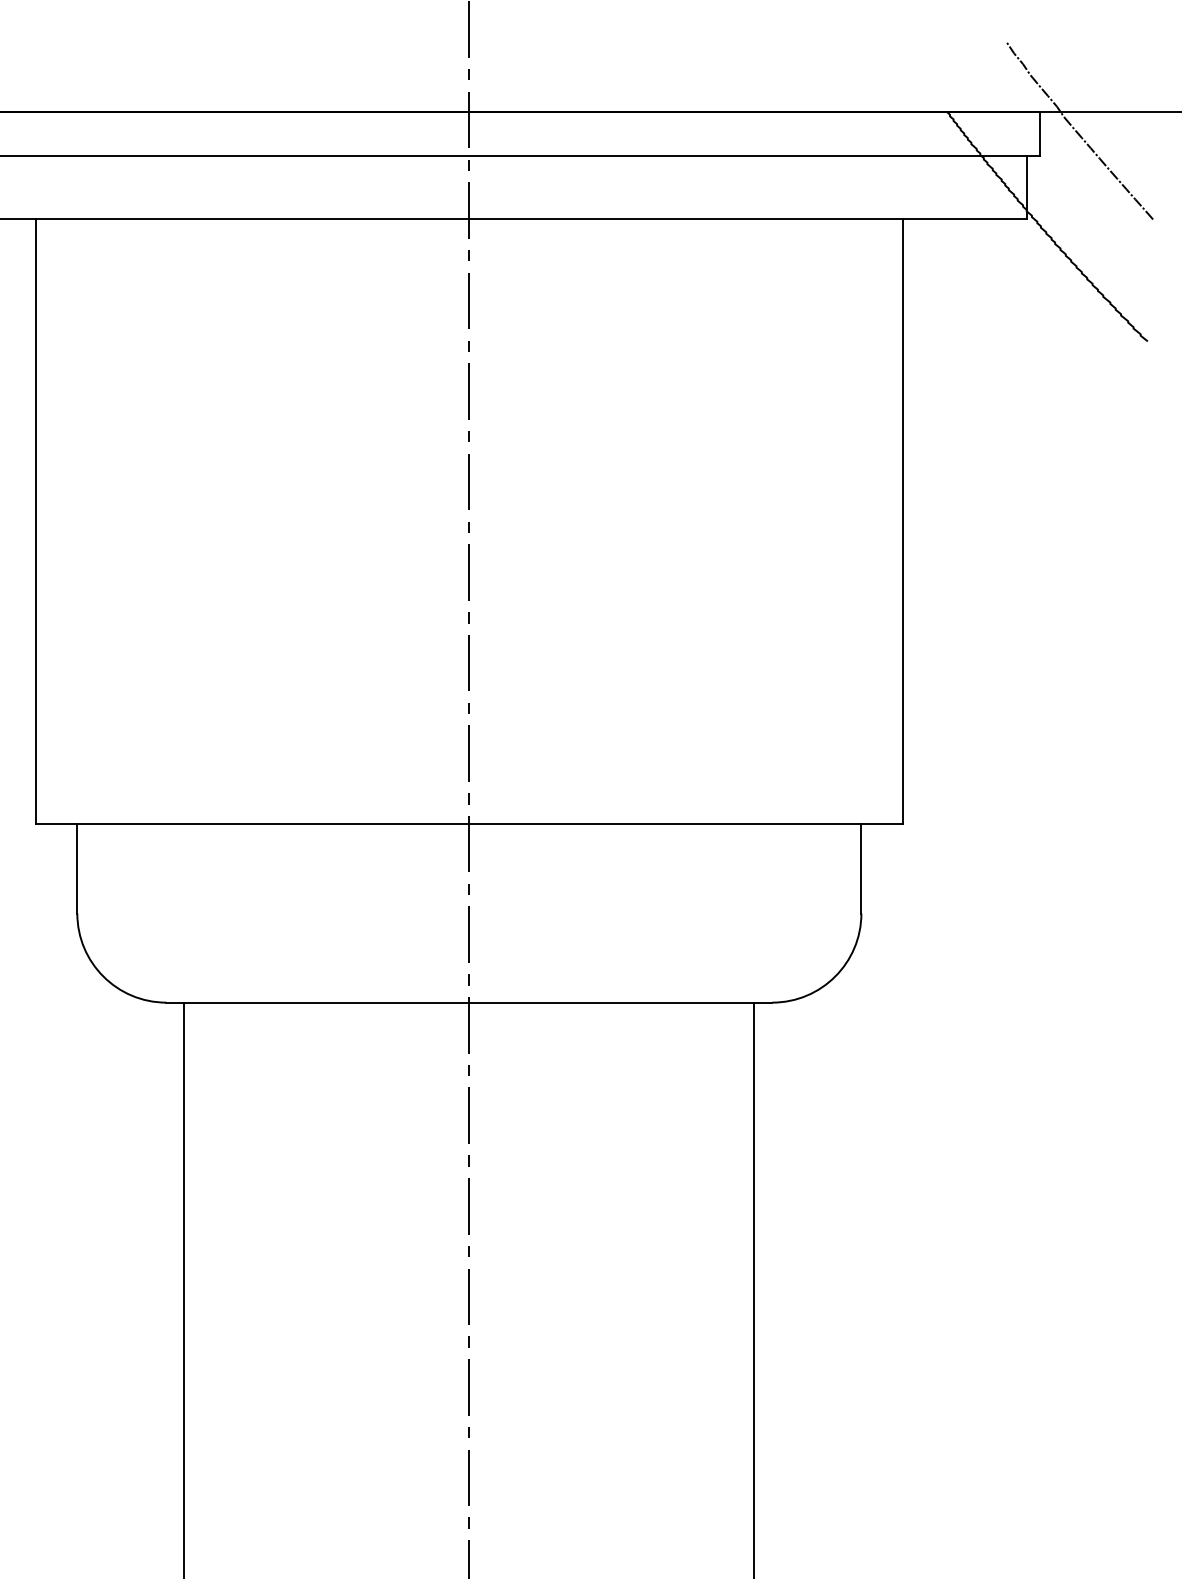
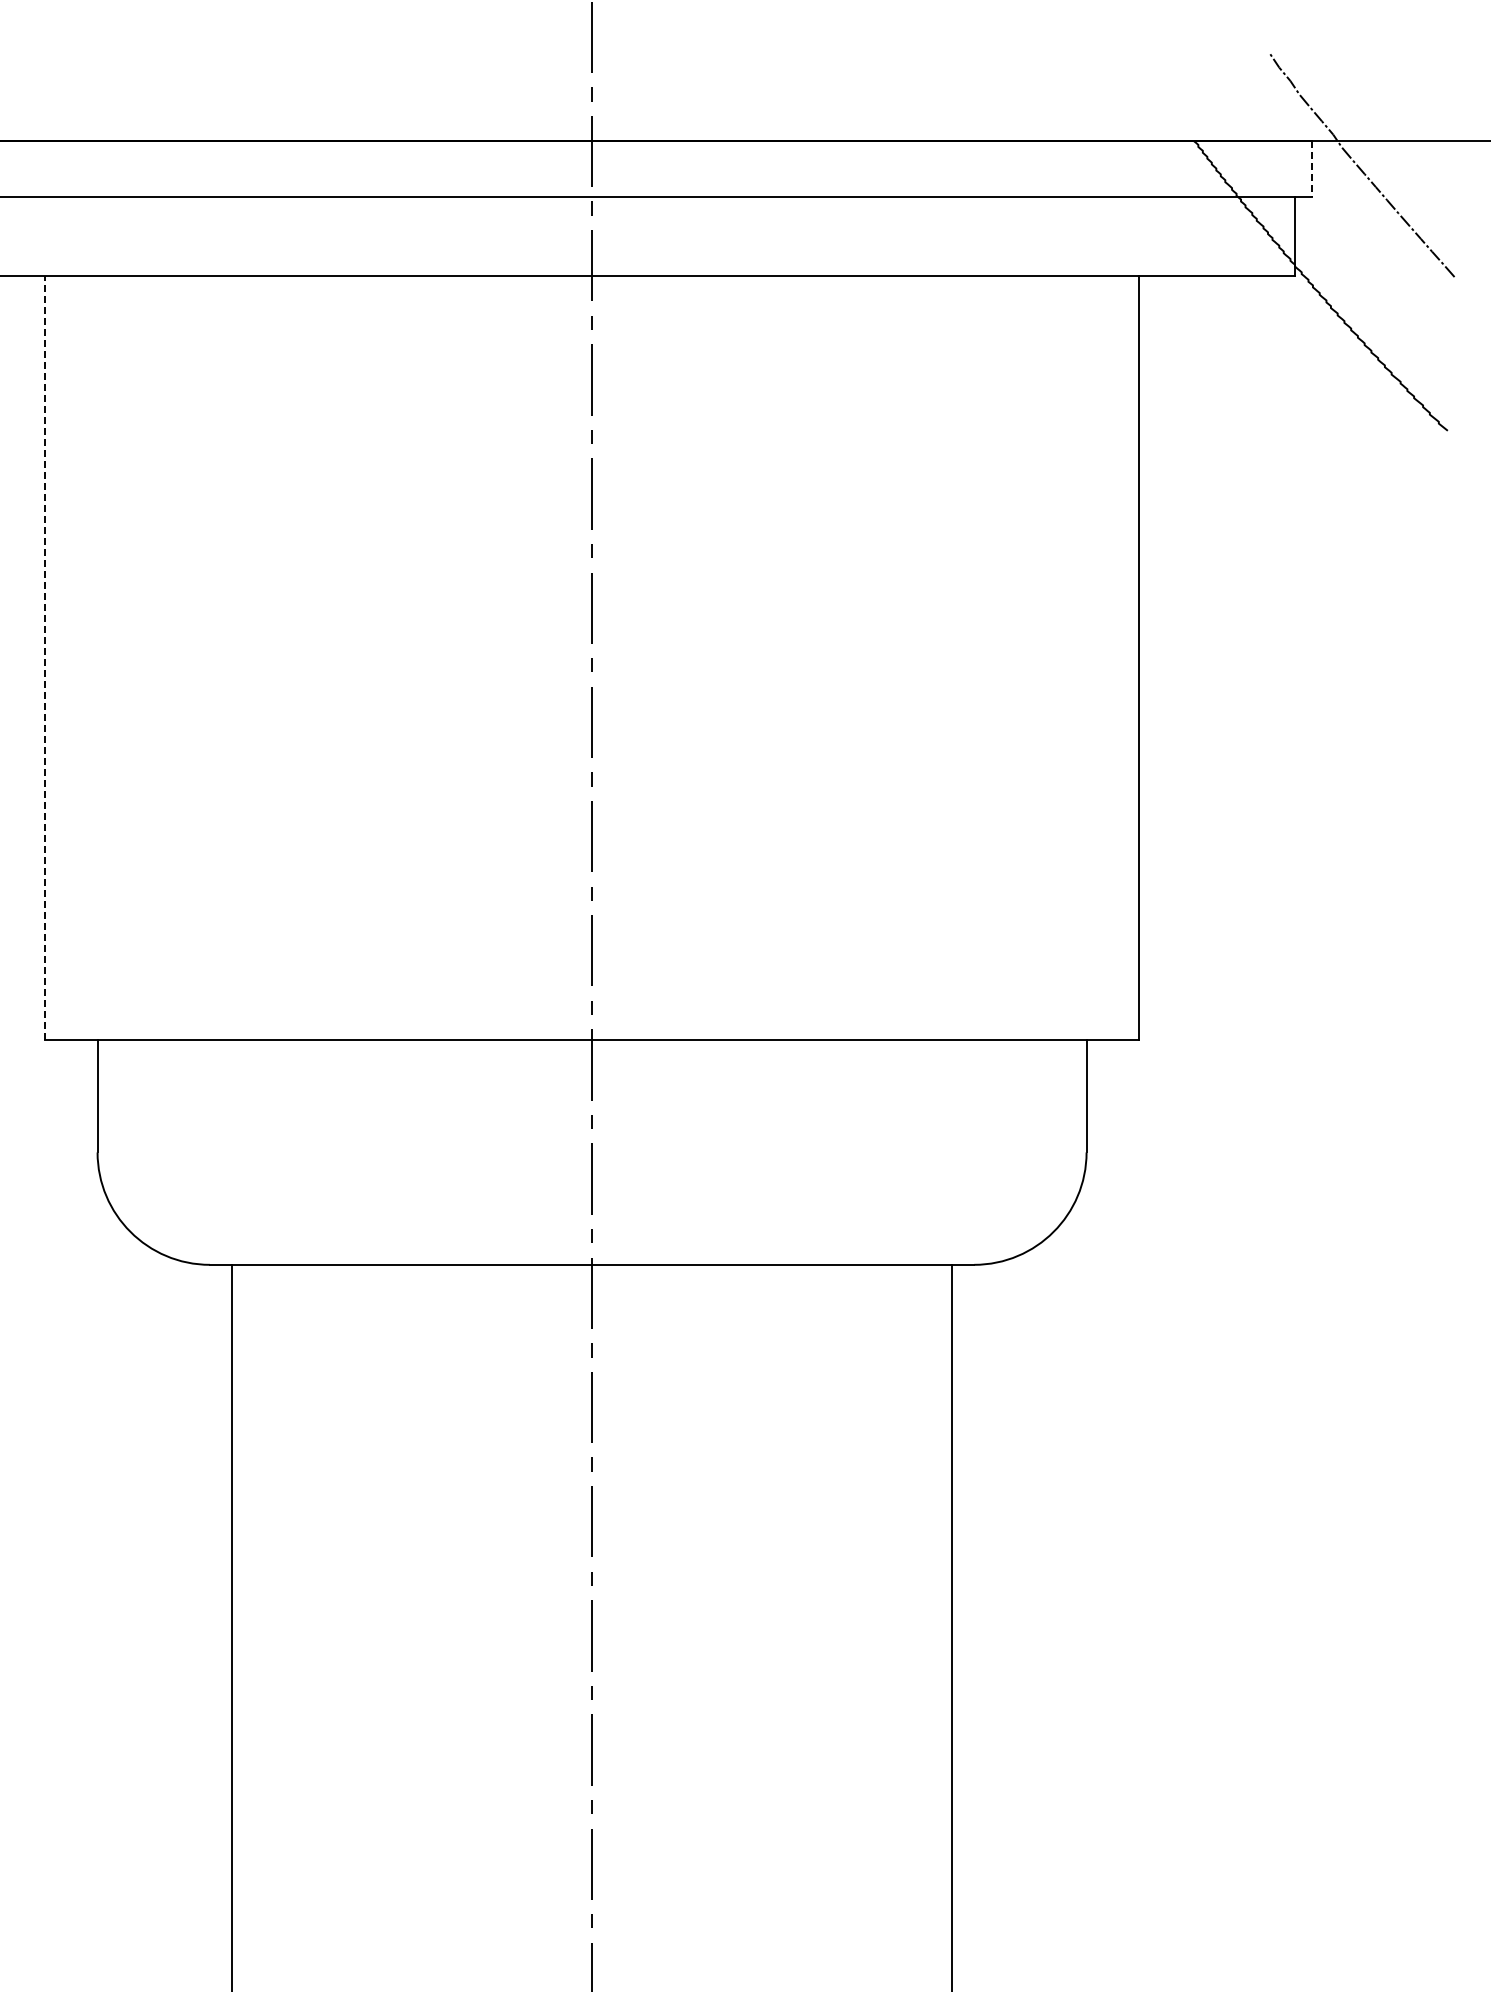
line: (1040, 134) -> (1312, 169), solid -> dashed
line: (35, 521) -> (44, 657), solid -> dashed

